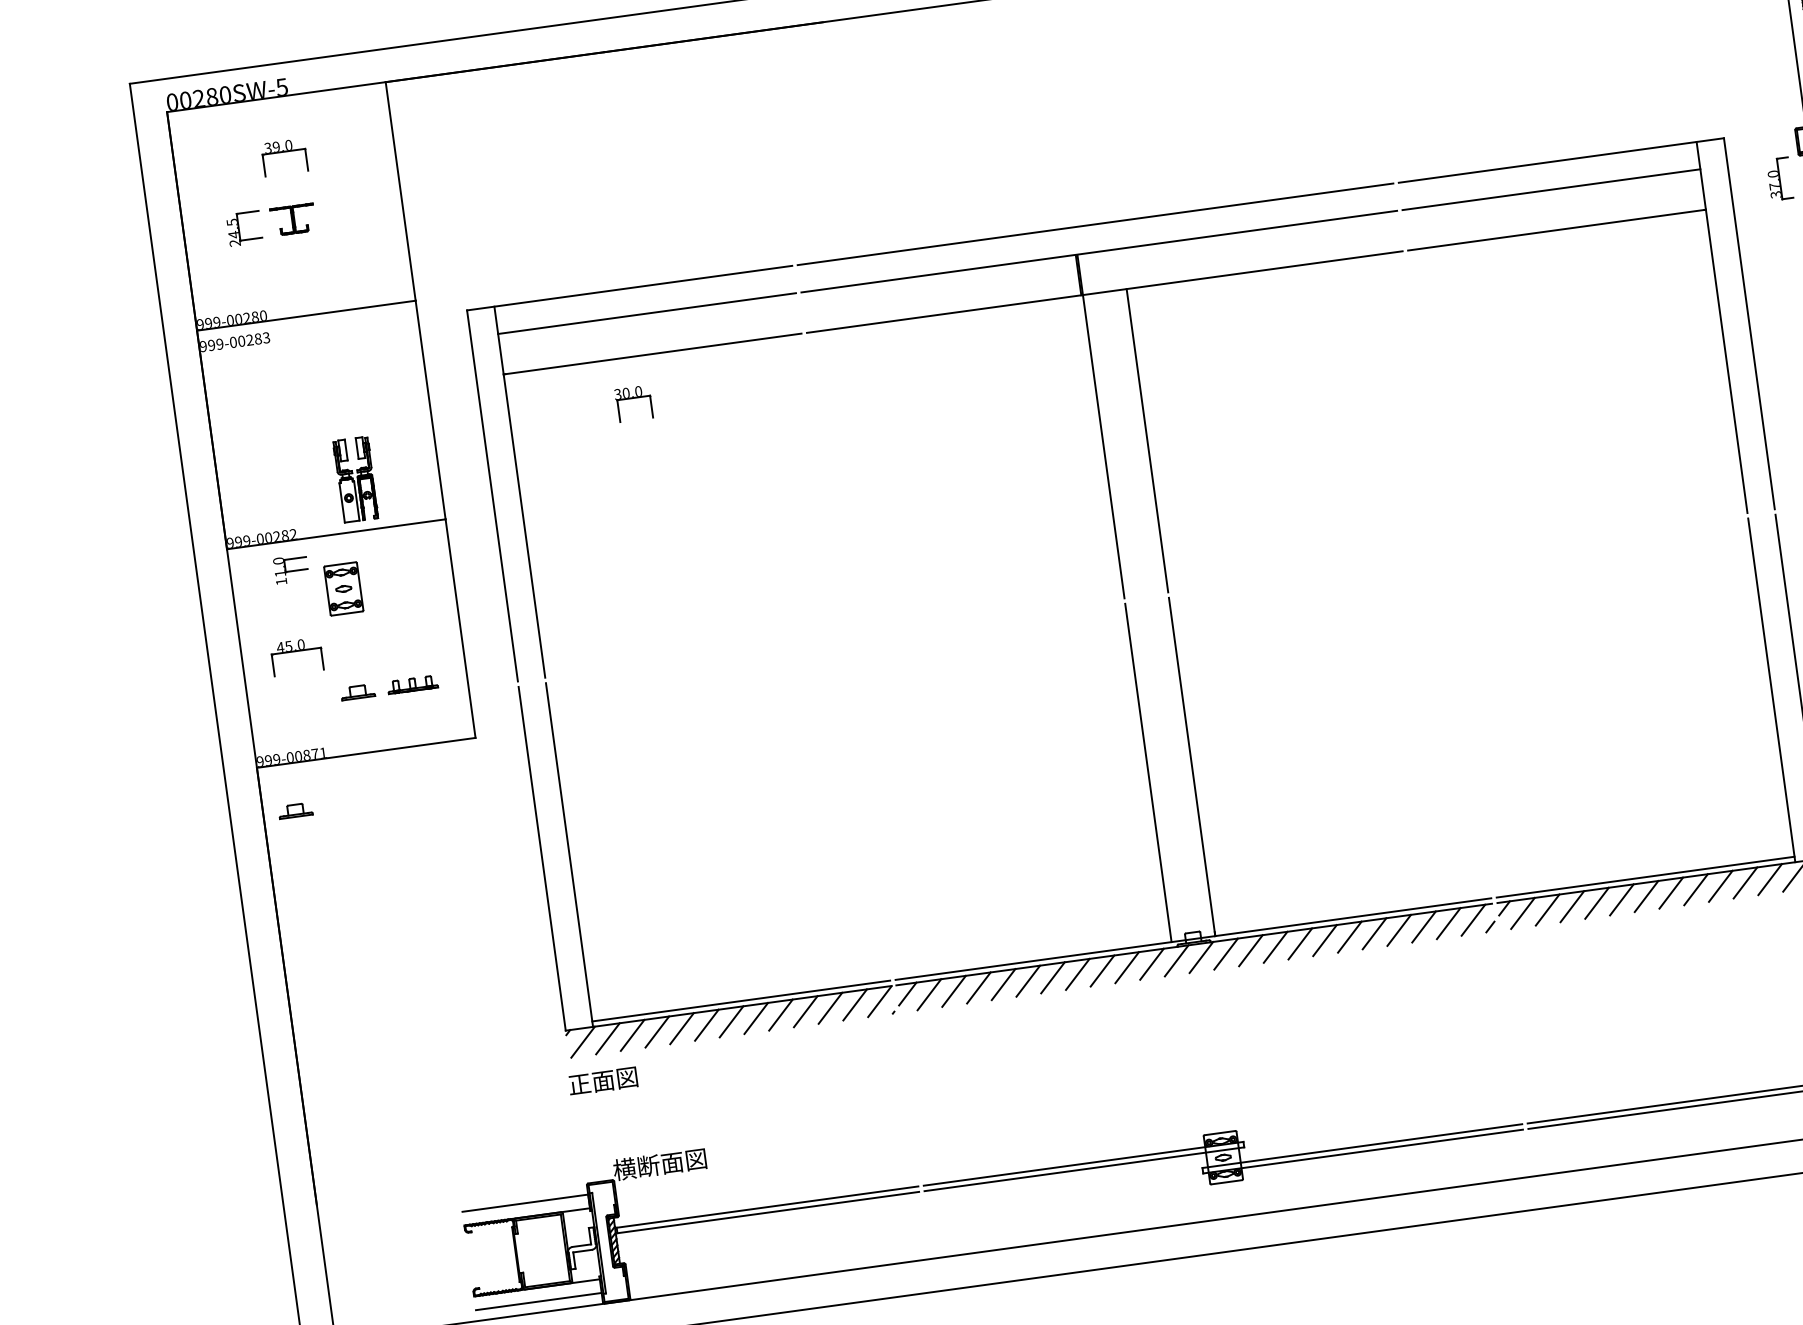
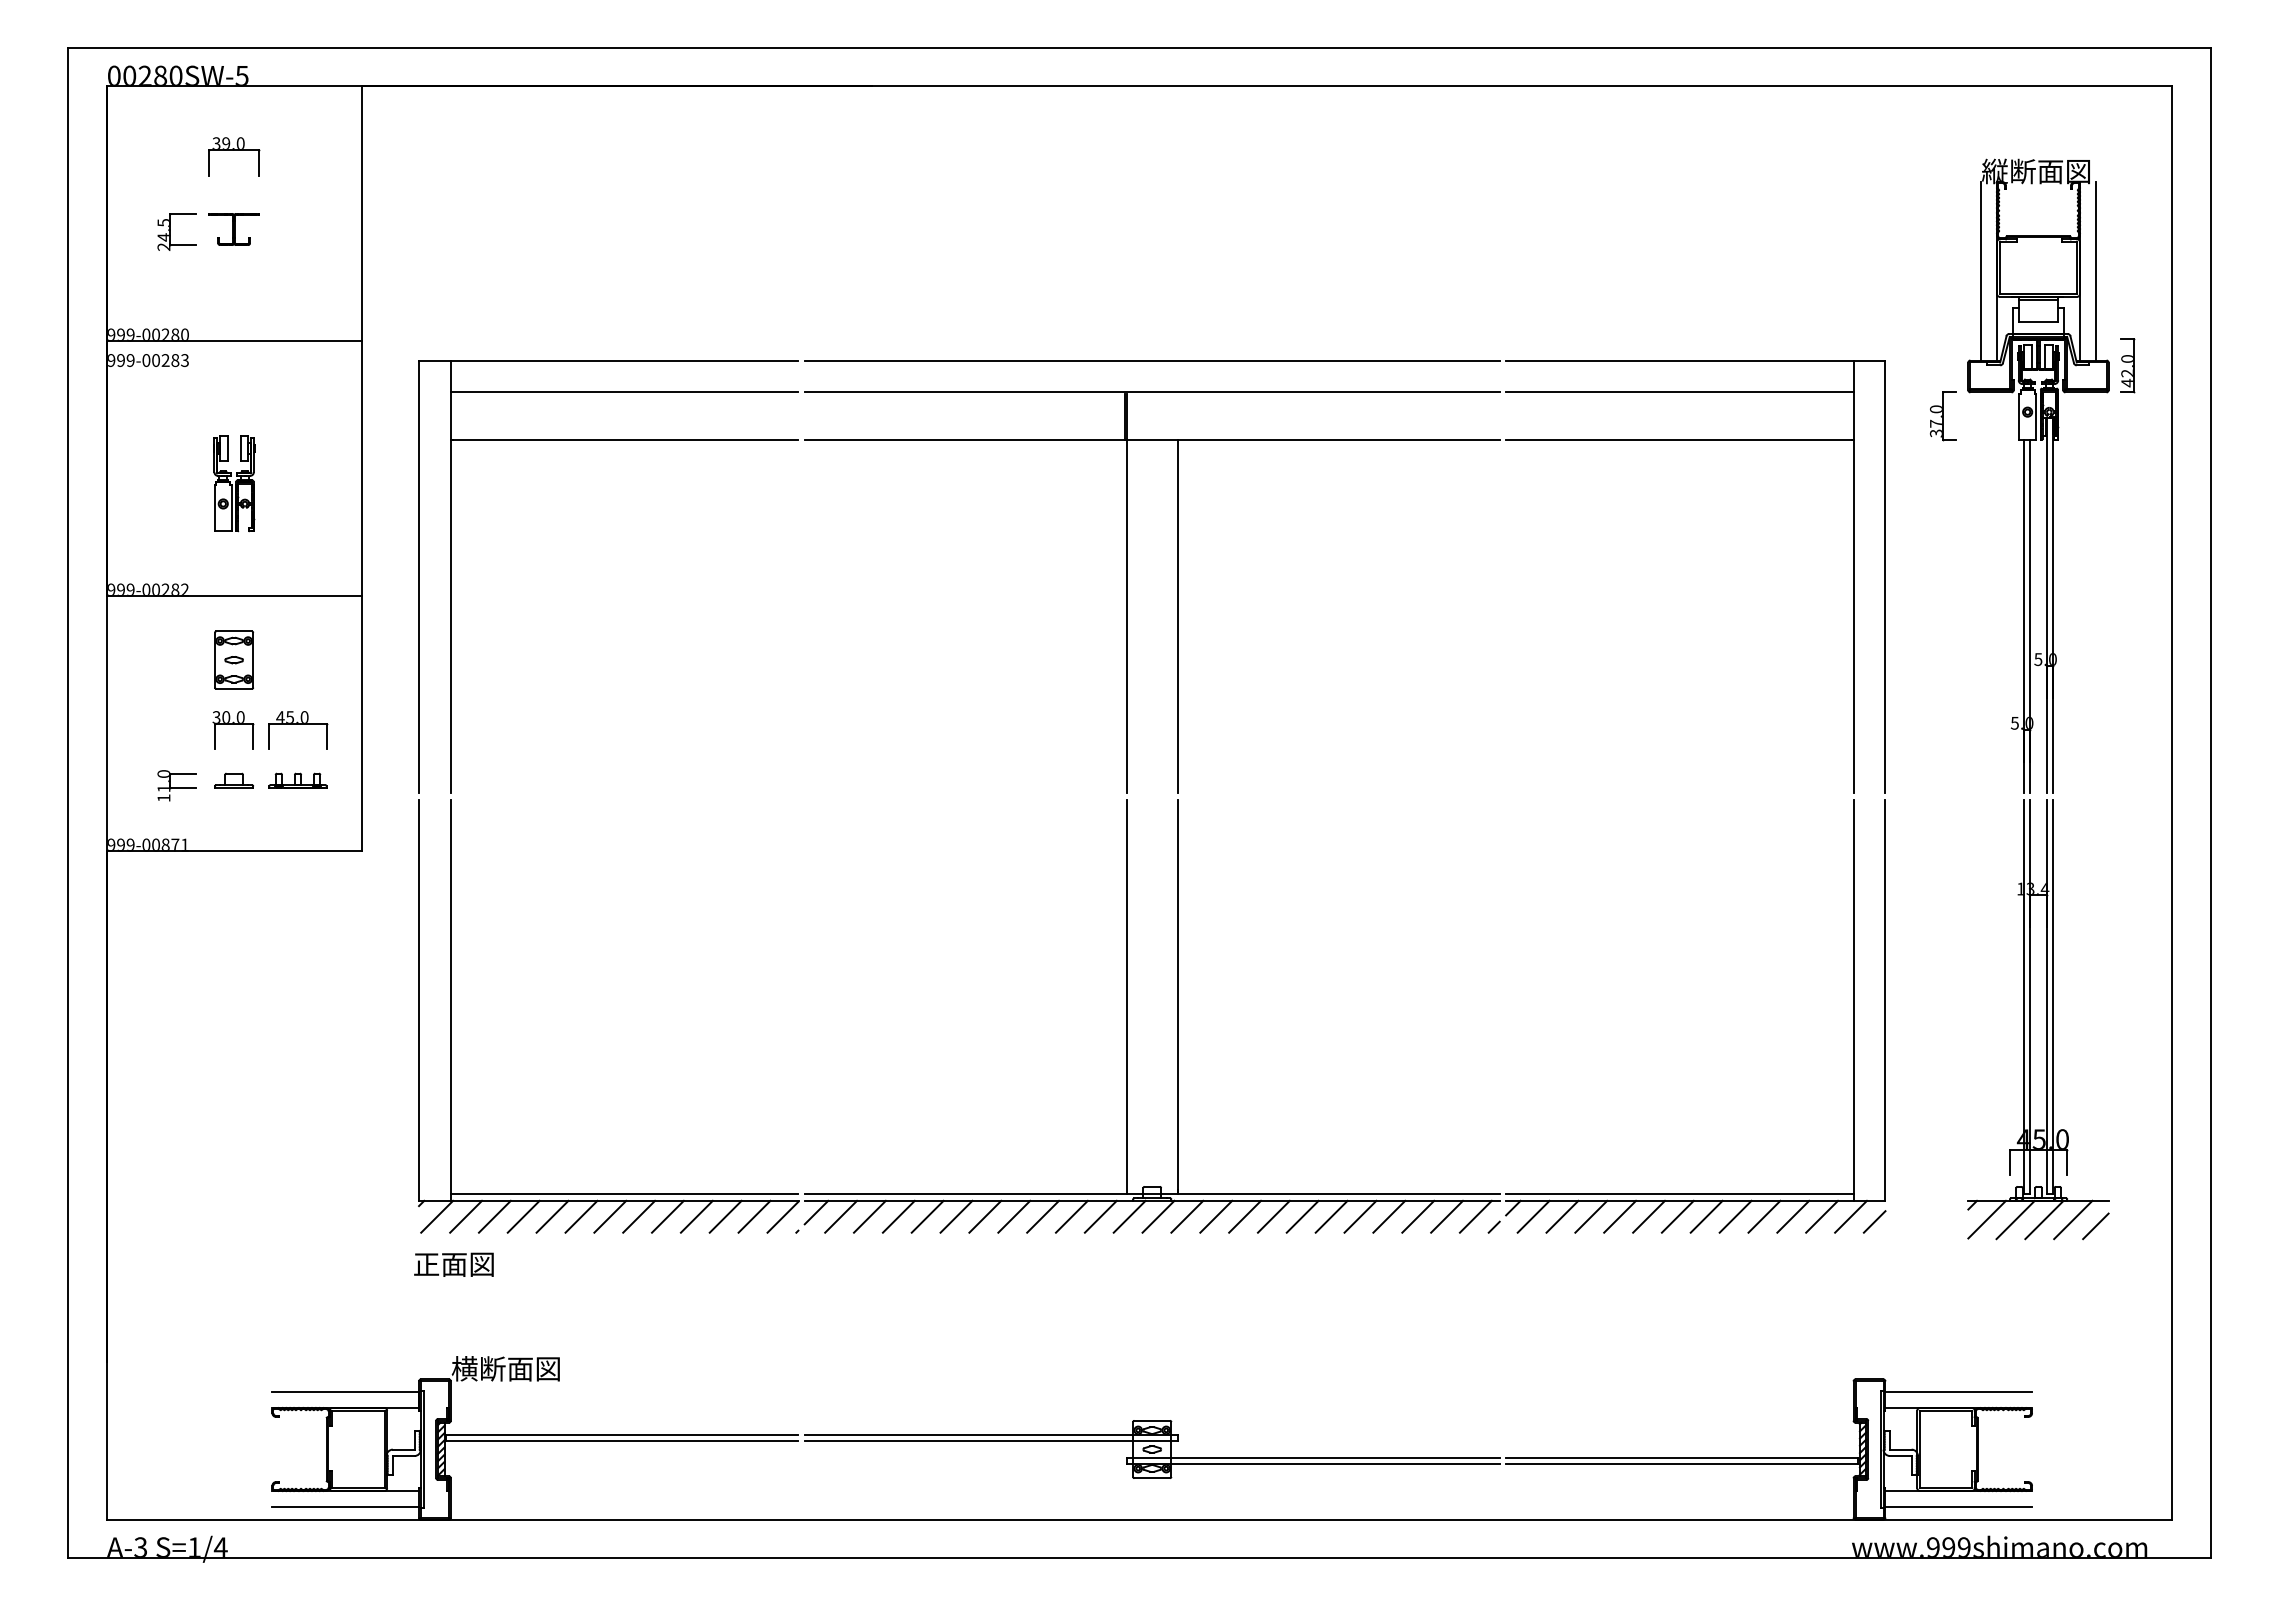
part: (633, 403) -> (233, 730), moved
part: (356, 479) -> (234, 483), moved
part: (290, 569) -> (176, 785), moved
part: (297, 656) -> (298, 730), moved
part: (295, 810) -> (143, 906), removed

